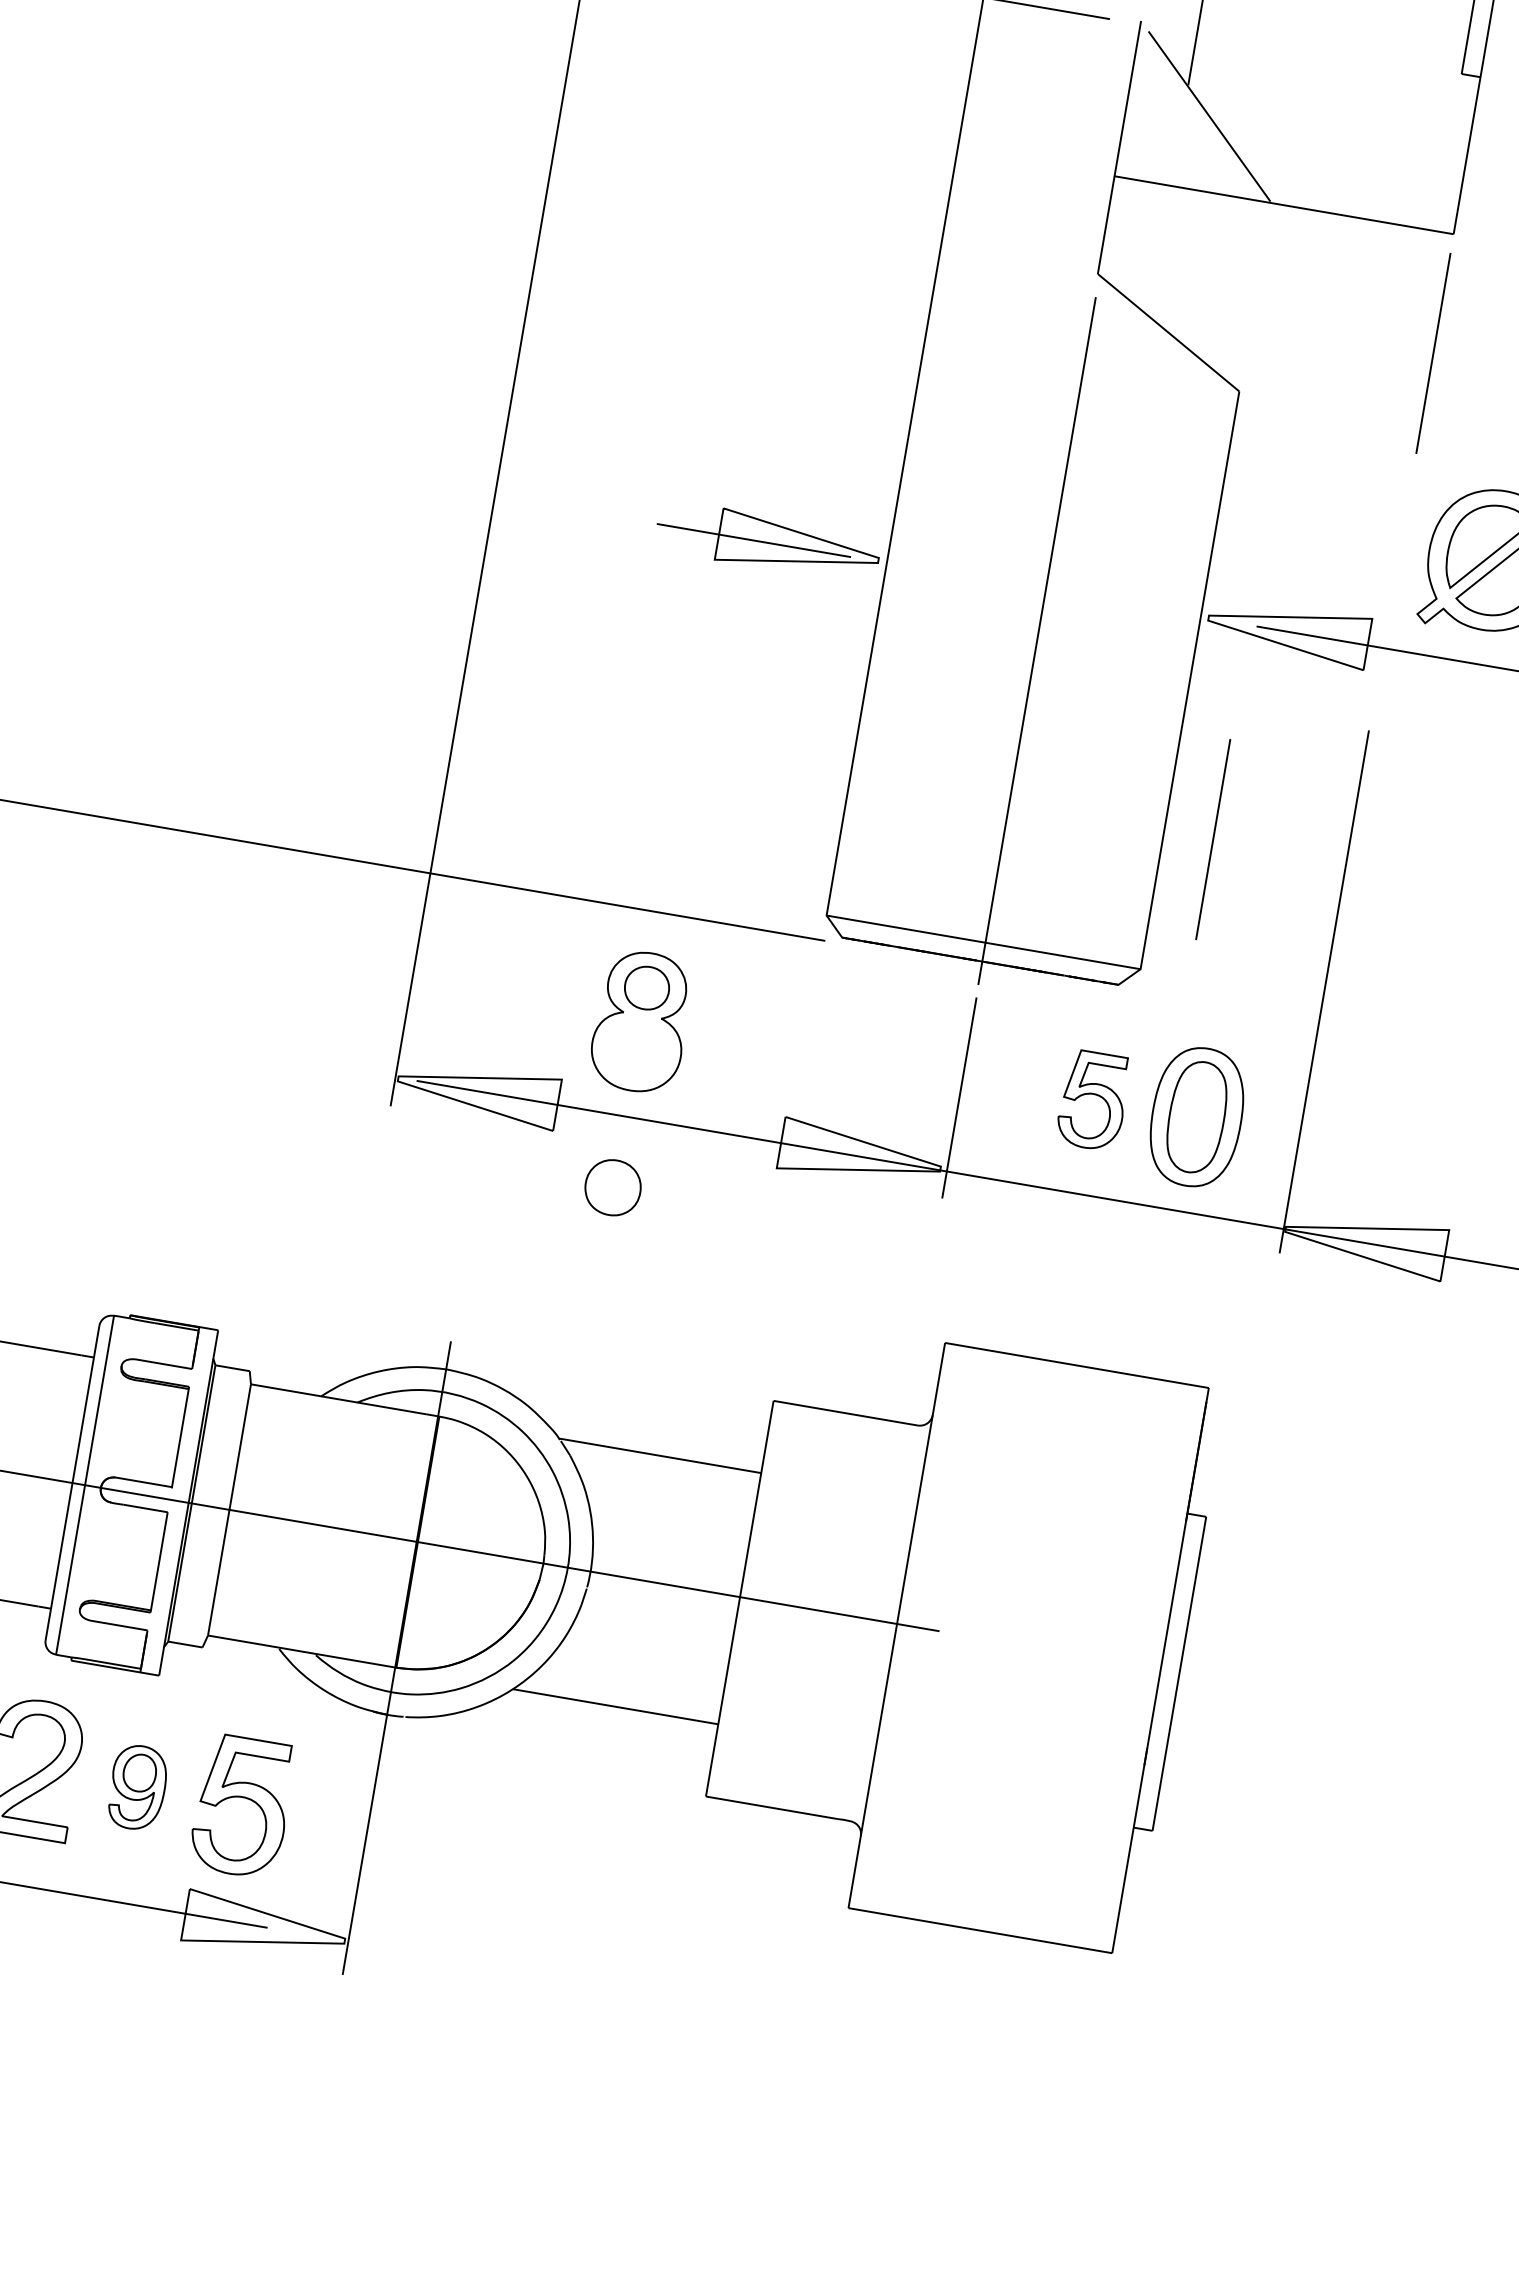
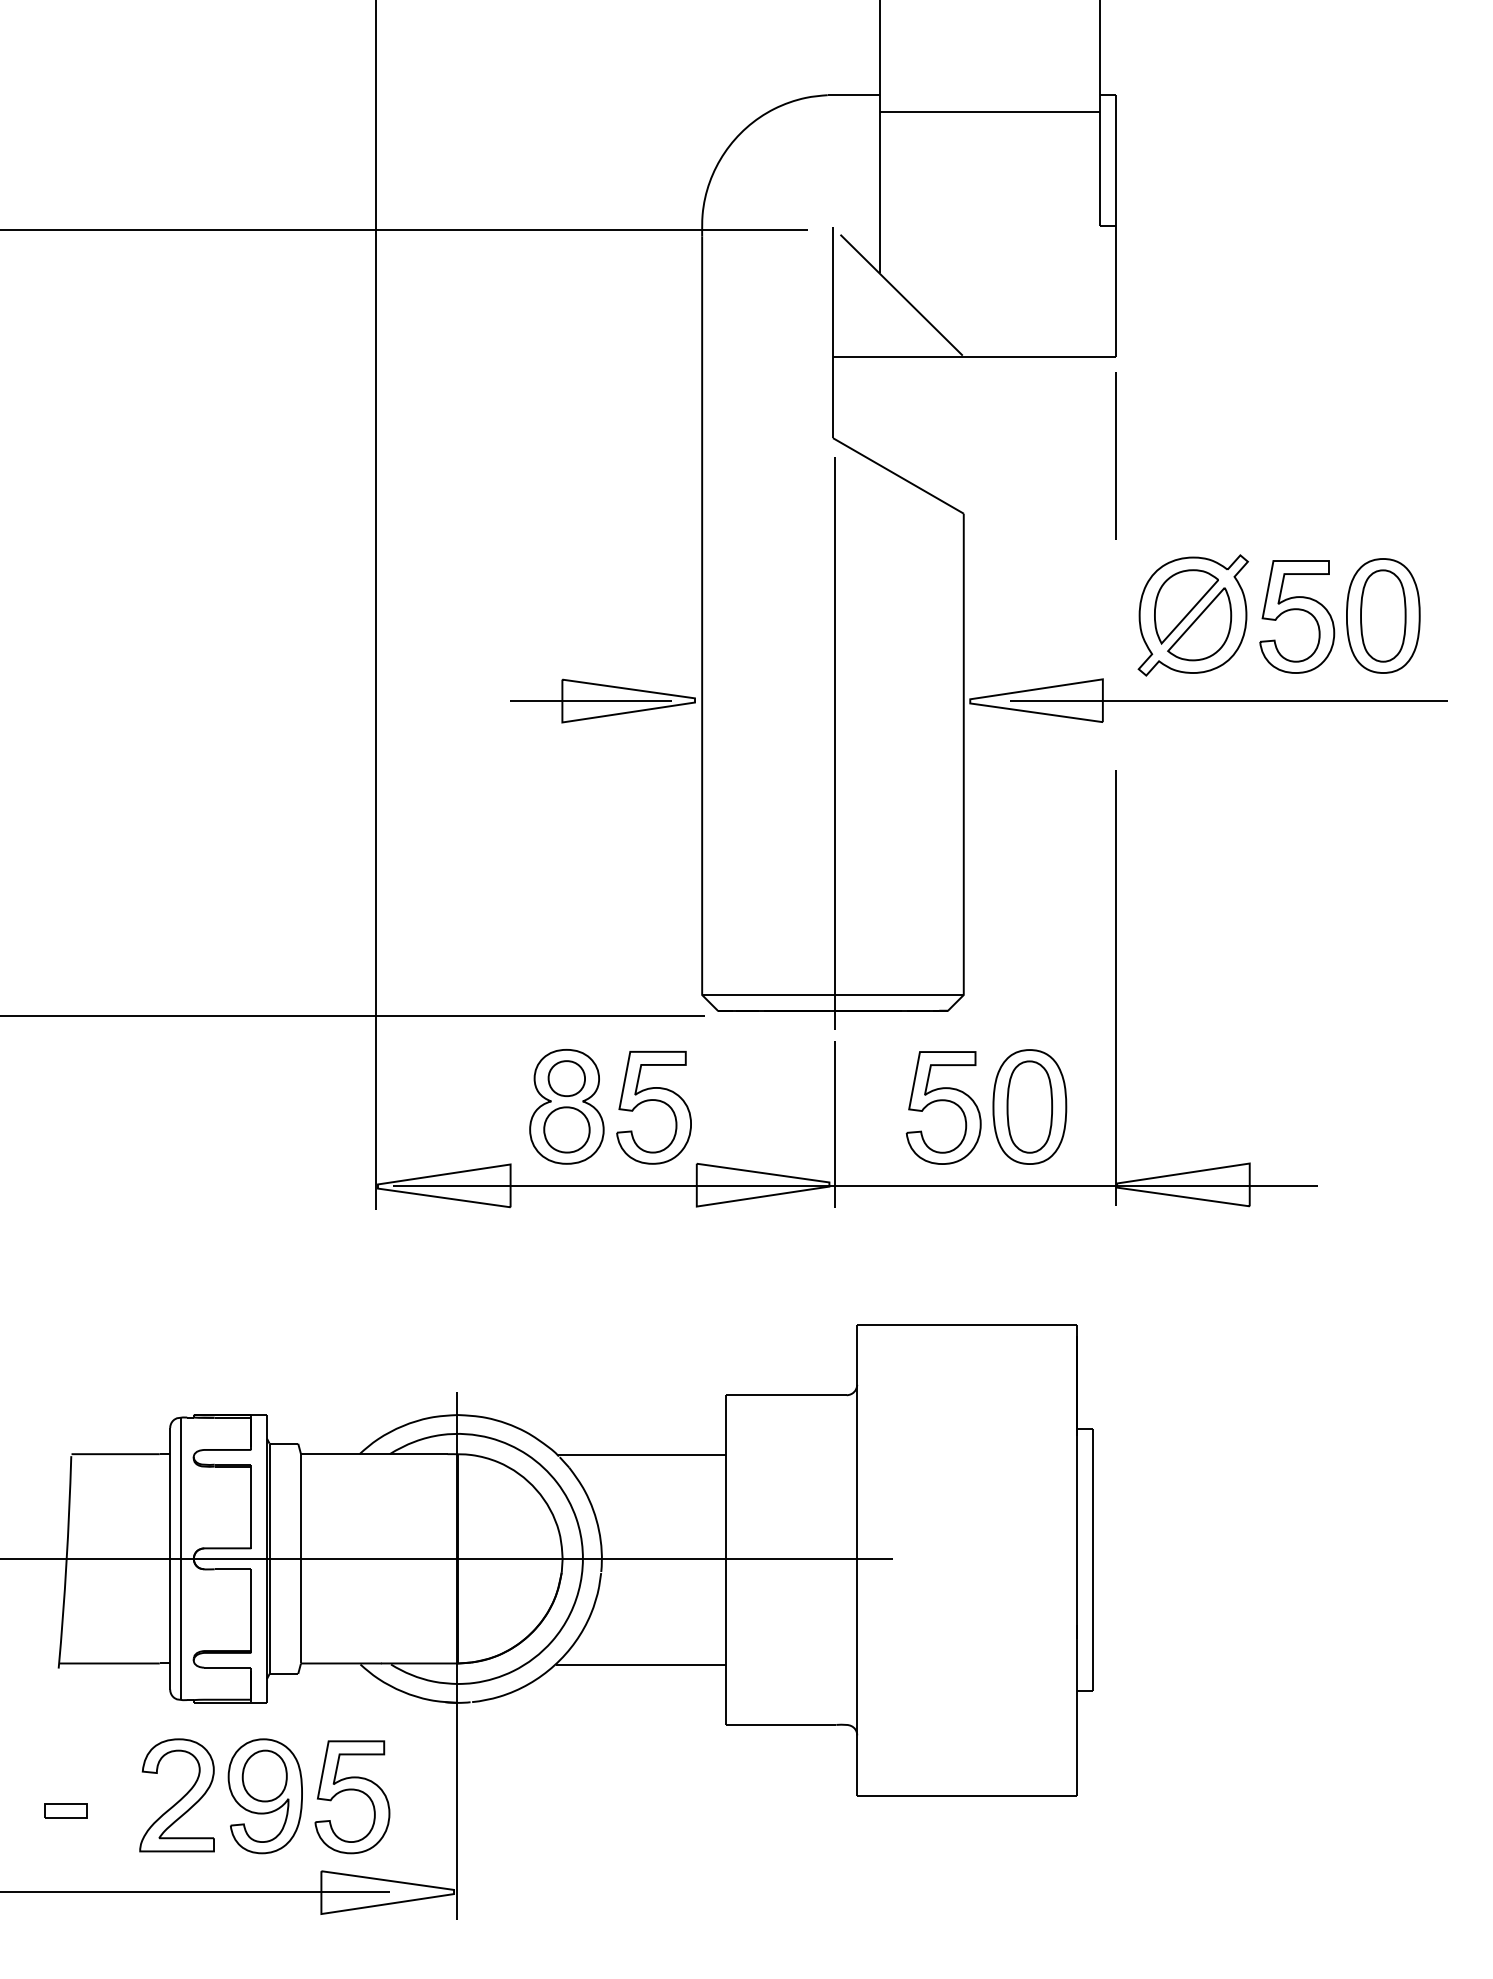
line: (1213, 838) -> (1004, 879), removed
part: (748, 1033) -> (655, 1101), added
part: (1093, 1100) -> (943, 1107), size x1.43
part: (612, 1187) -> (566, 1129), moved
part: (136, 1787) -> (264, 1796), size x1.67

